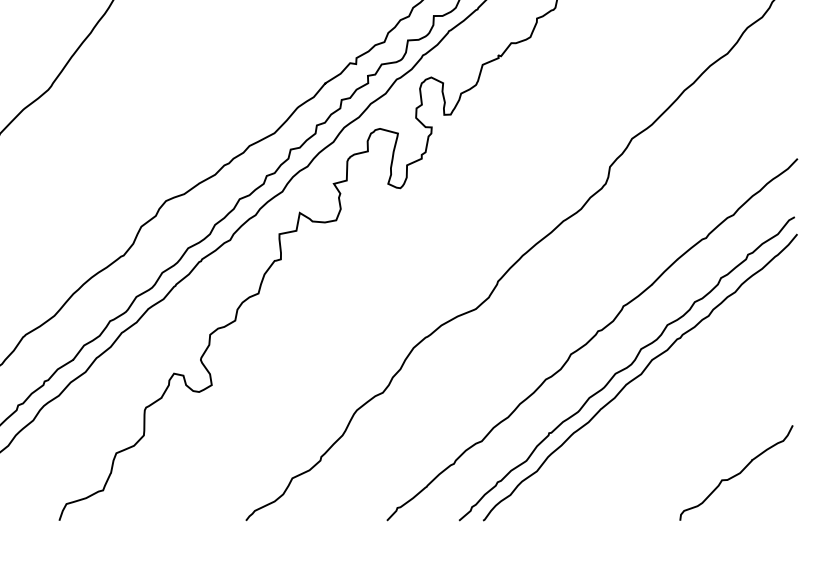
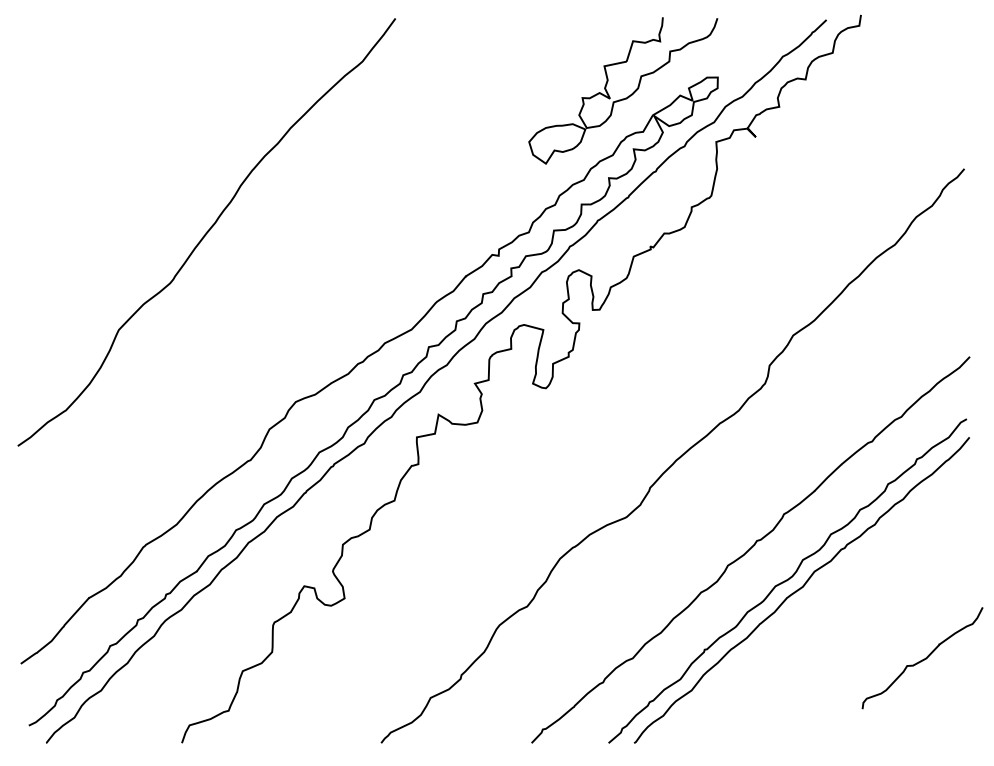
curve: (737, 473) -> (923, 658), moved

